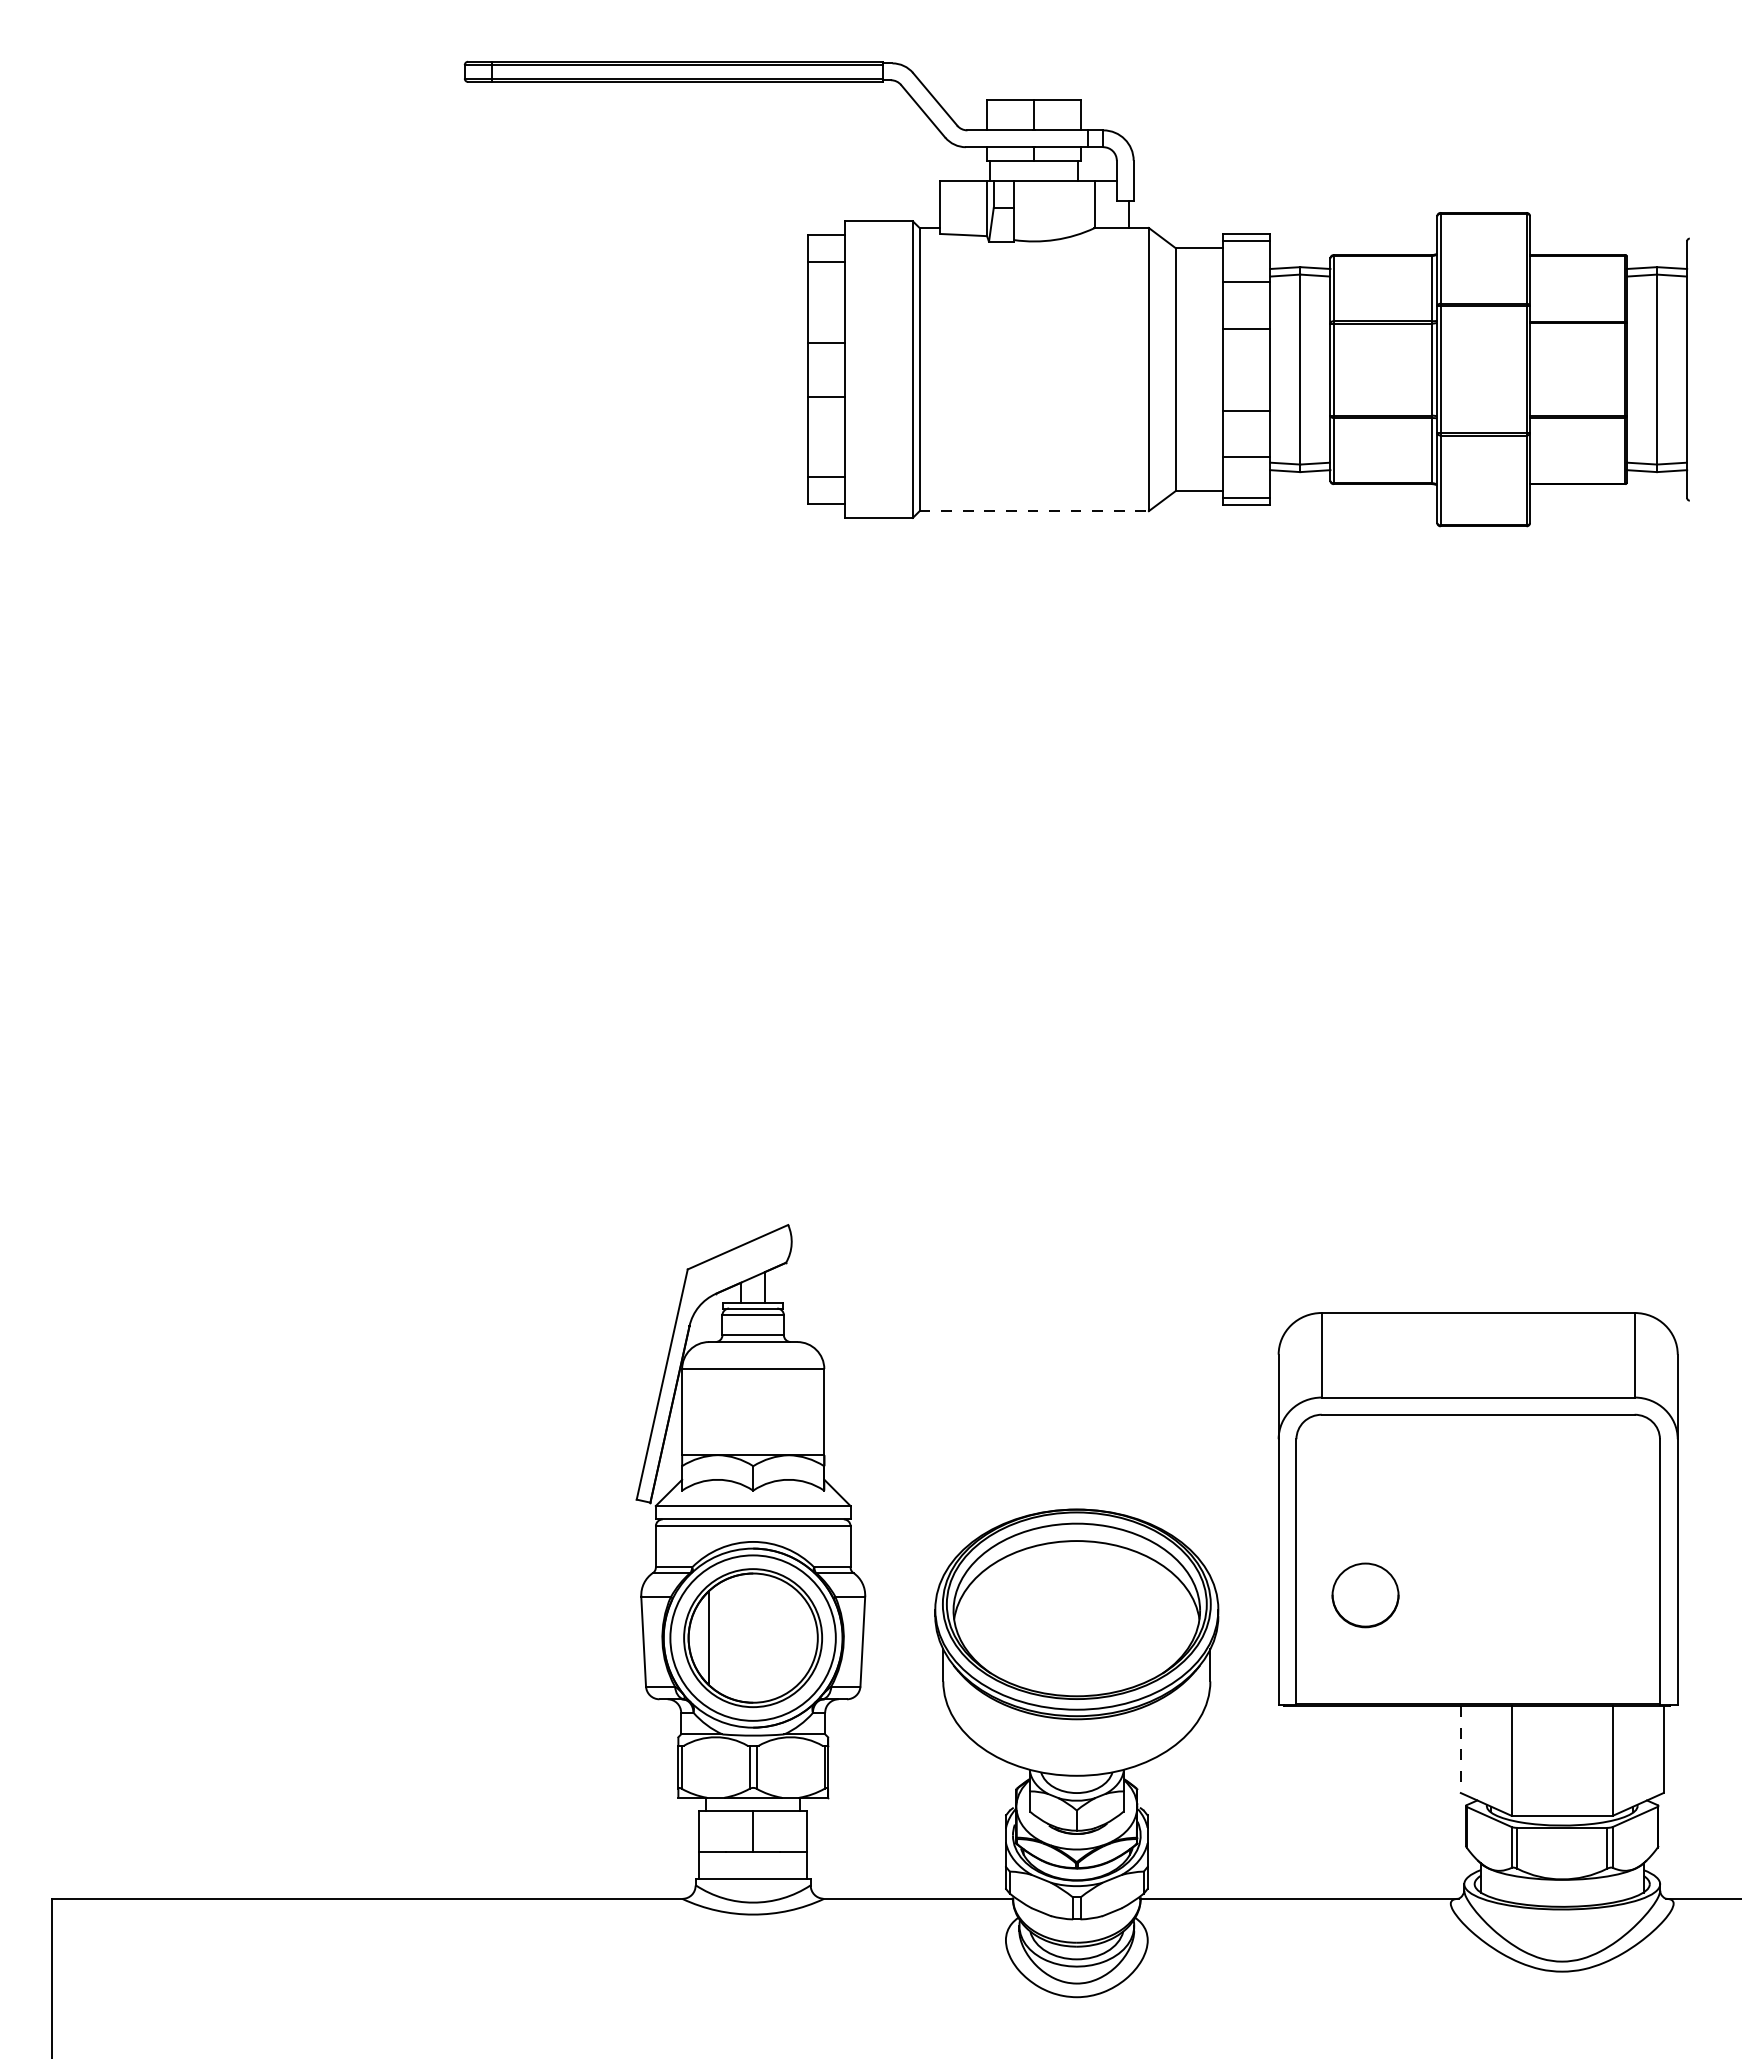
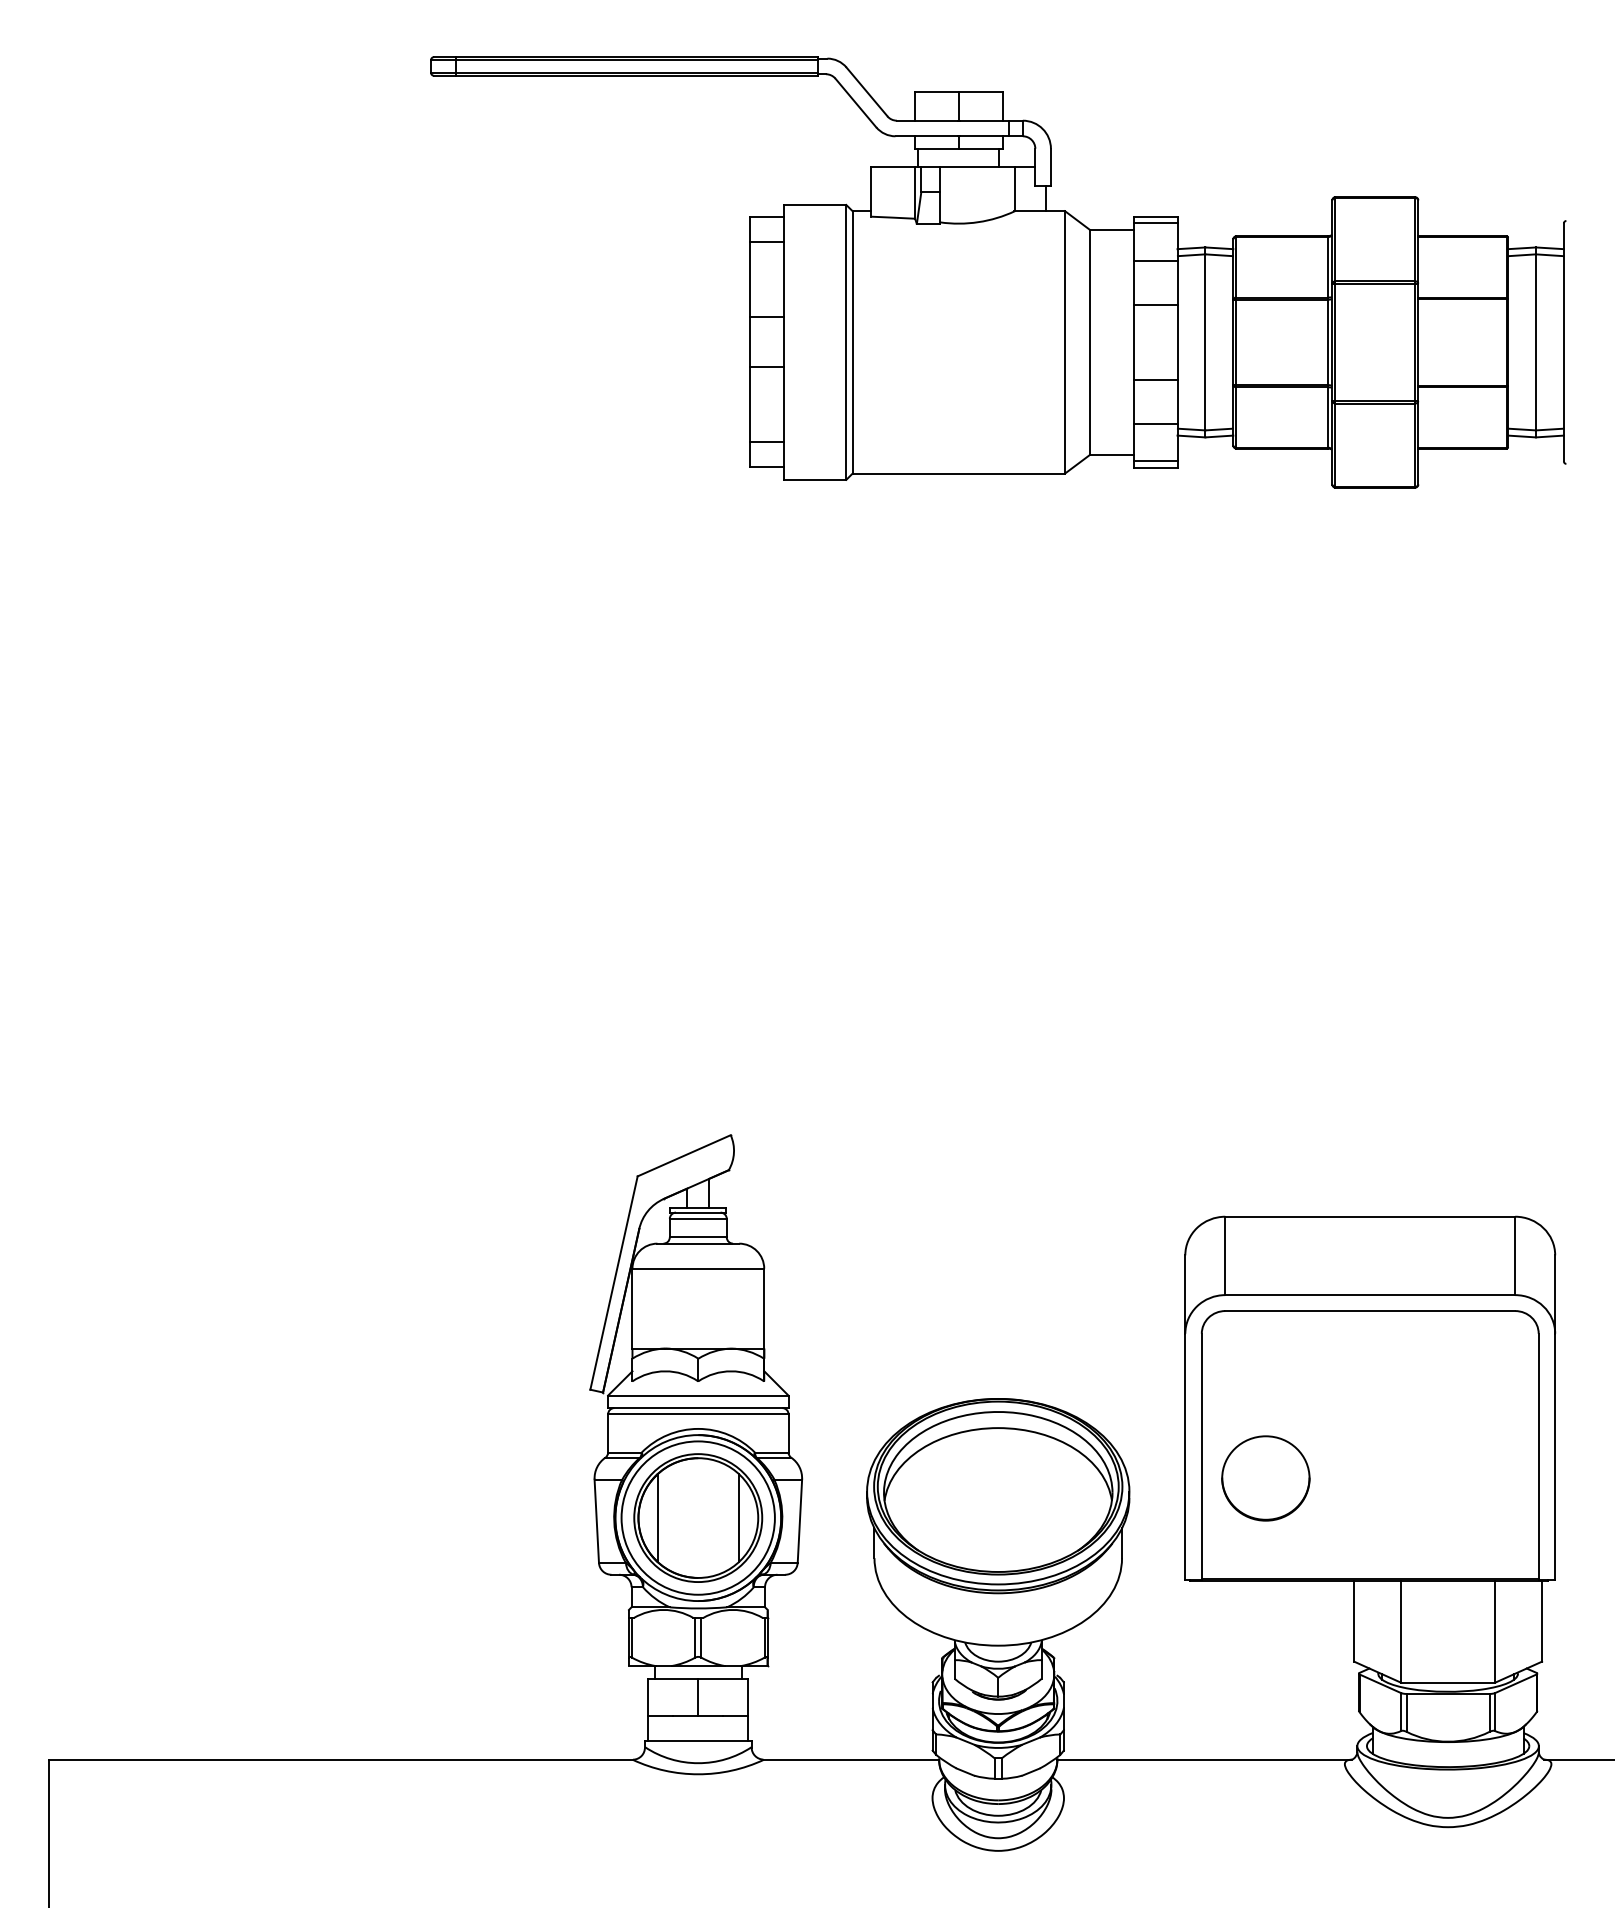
line: (1034, 511) -> (959, 473), dashed -> solid
part: (1365, 1595) -> (1265, 1478), size x1.43
line: (797, 1637) -> (739, 1517), added
line: (1460, 1750) -> (1353, 1622), dashed -> solid

